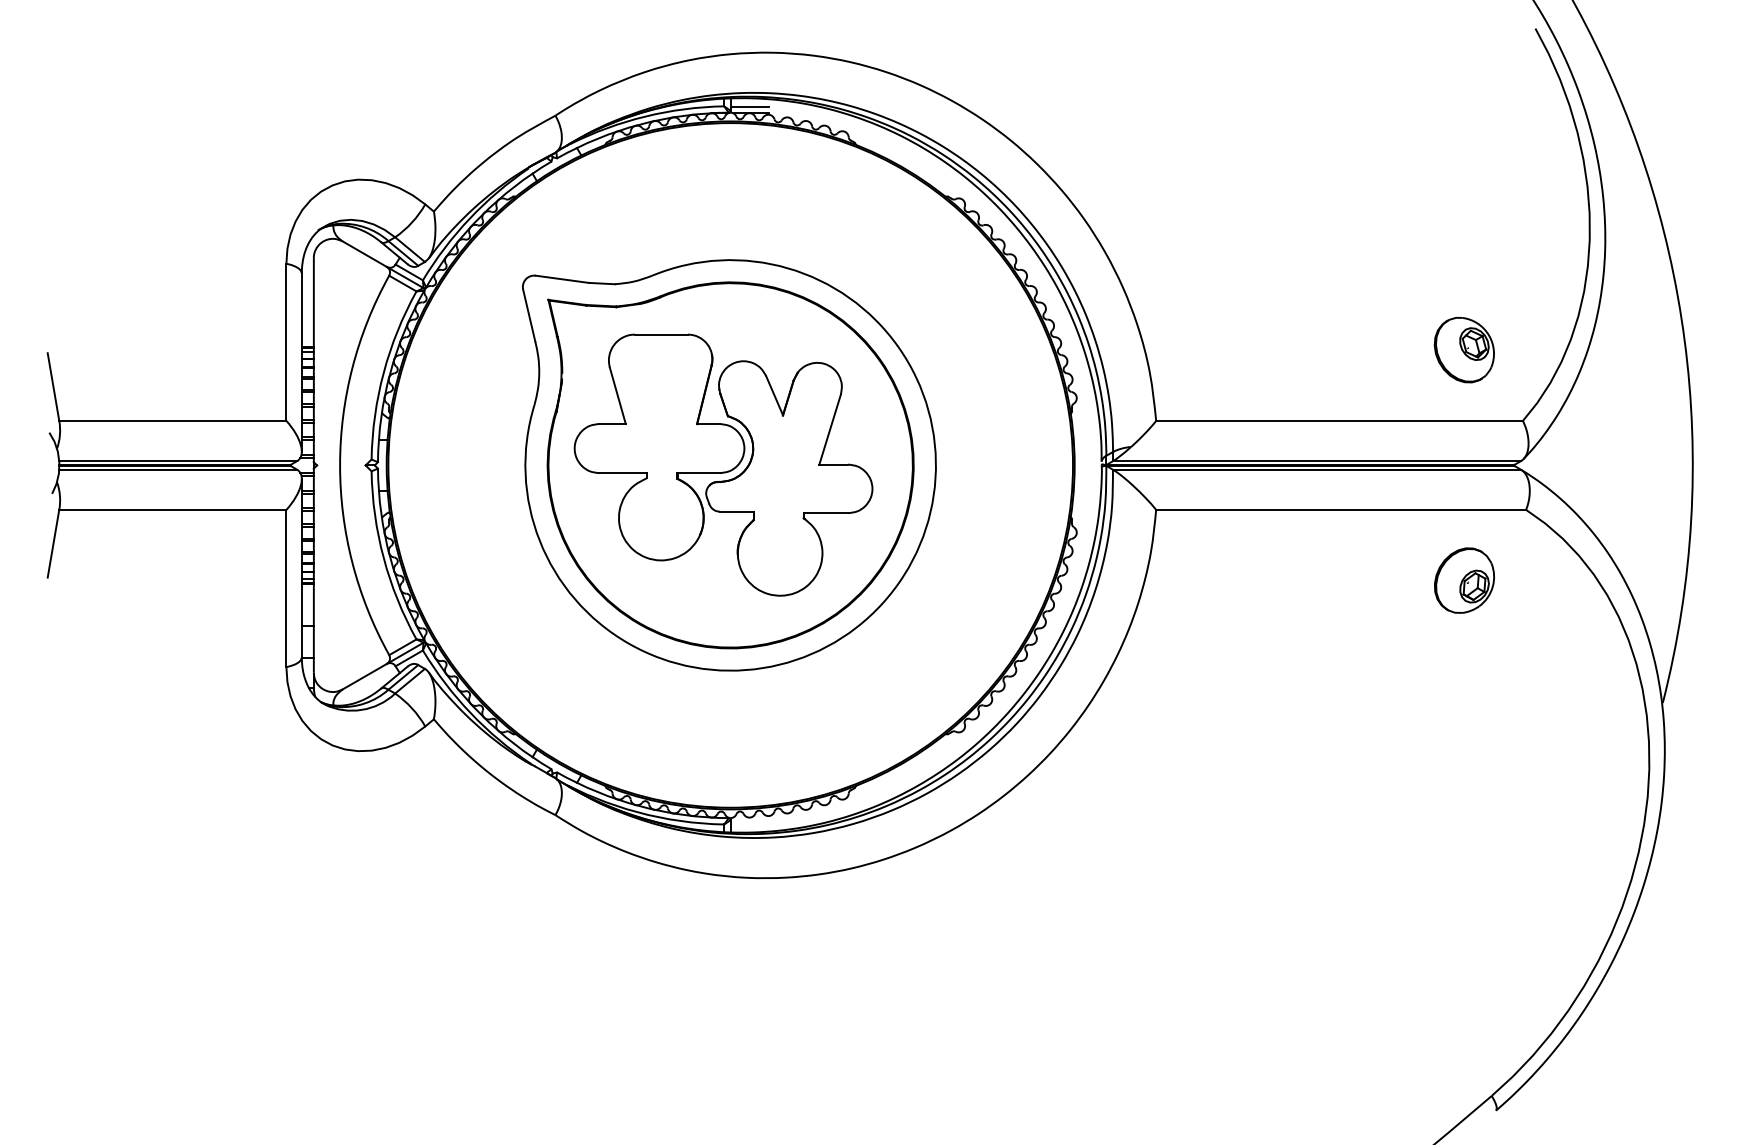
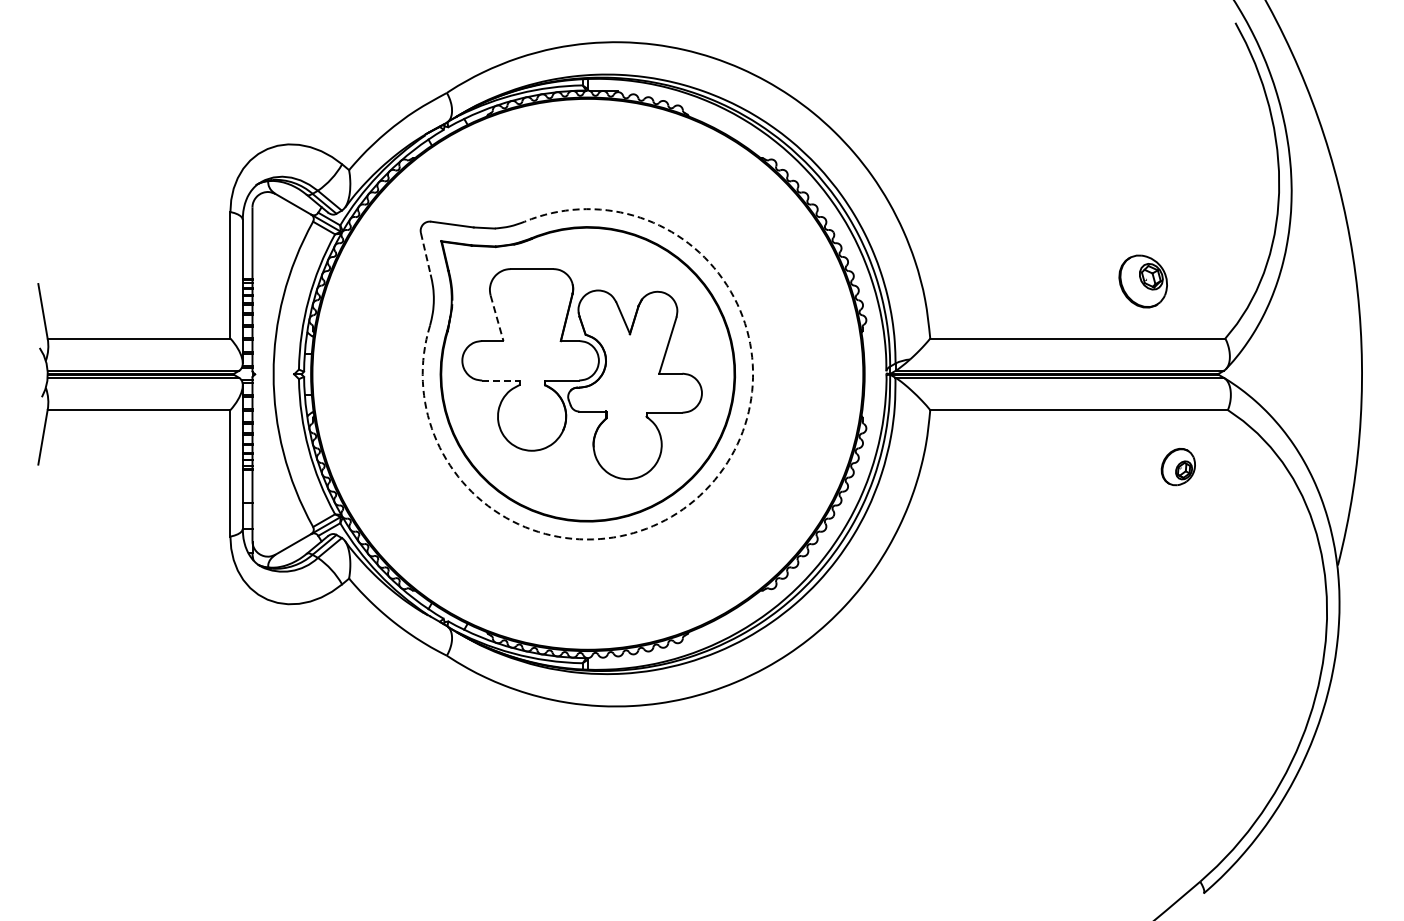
line: (748, 106) -> (602, 85), removed
line: (528, 316) -> (425, 254), solid -> dashed
part: (1463, 350) -> (1142, 281), moved
line: (618, 396) -> (497, 318), solid -> dashed
line: (623, 473) -> (501, 380), solid -> dashed
part: (1464, 579) -> (1178, 466), size x0.7
arc: (883, 603) -> (710, 485), solid -> dashed

